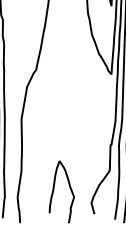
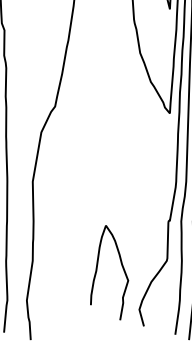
curve: (54, 190) -> (98, 270), moved

